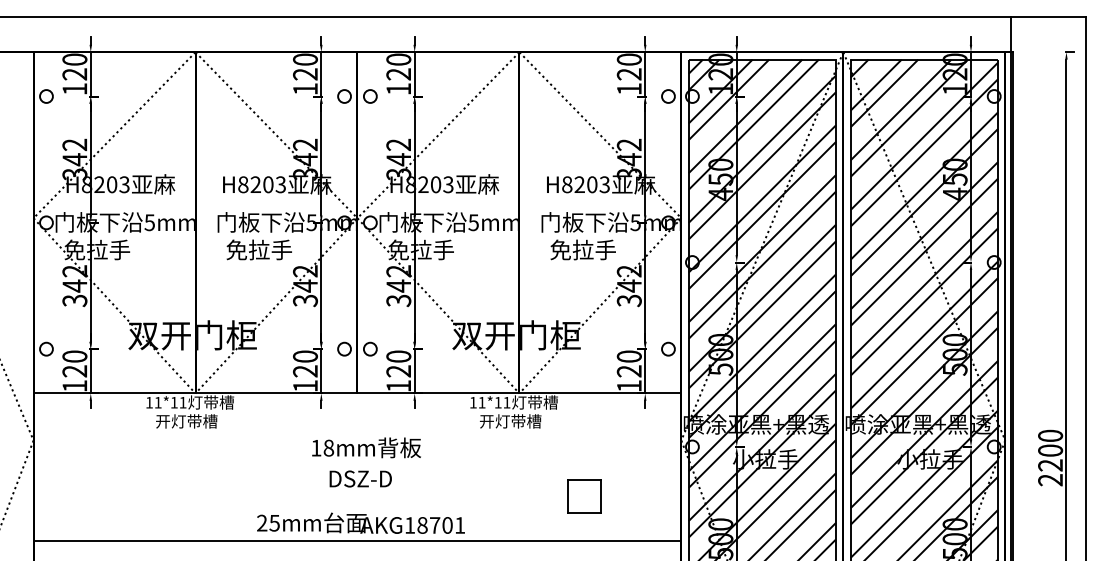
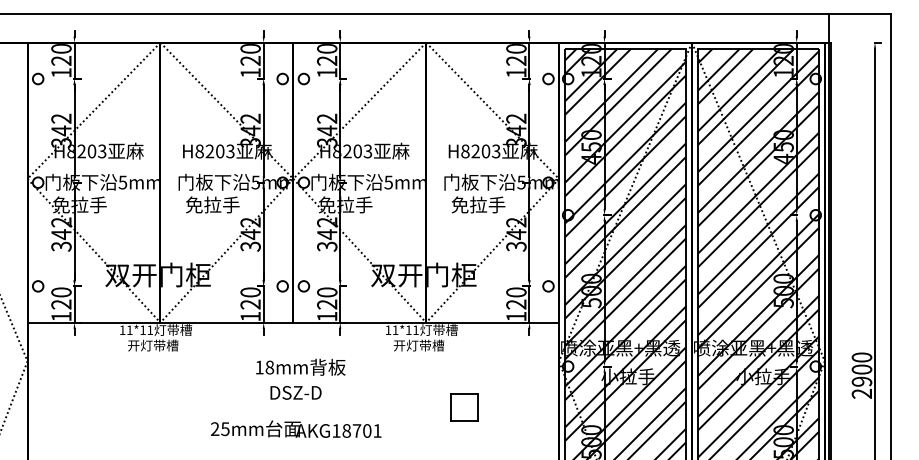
text: (1051, 465) -> (862, 381), 2200 -> 2900
part: (584, 496) -> (464, 407), moved
line: (357, 540) -> (293, 443), removed

